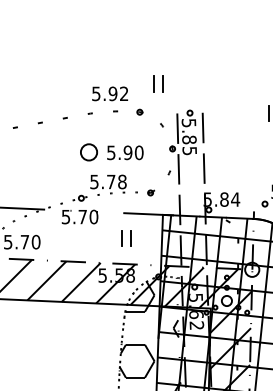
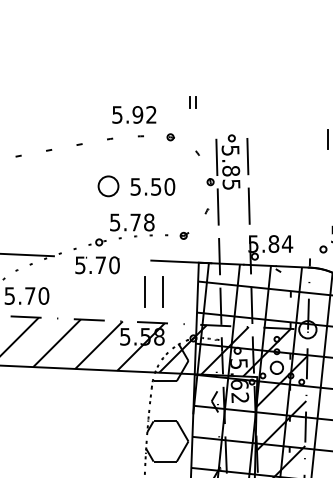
part: (157, 83) -> (192, 102), size x0.6
text: (127, 152) -> (155, 186), 5.90 -> 5.50
part: (126, 238) -> (154, 291), size x1.6

